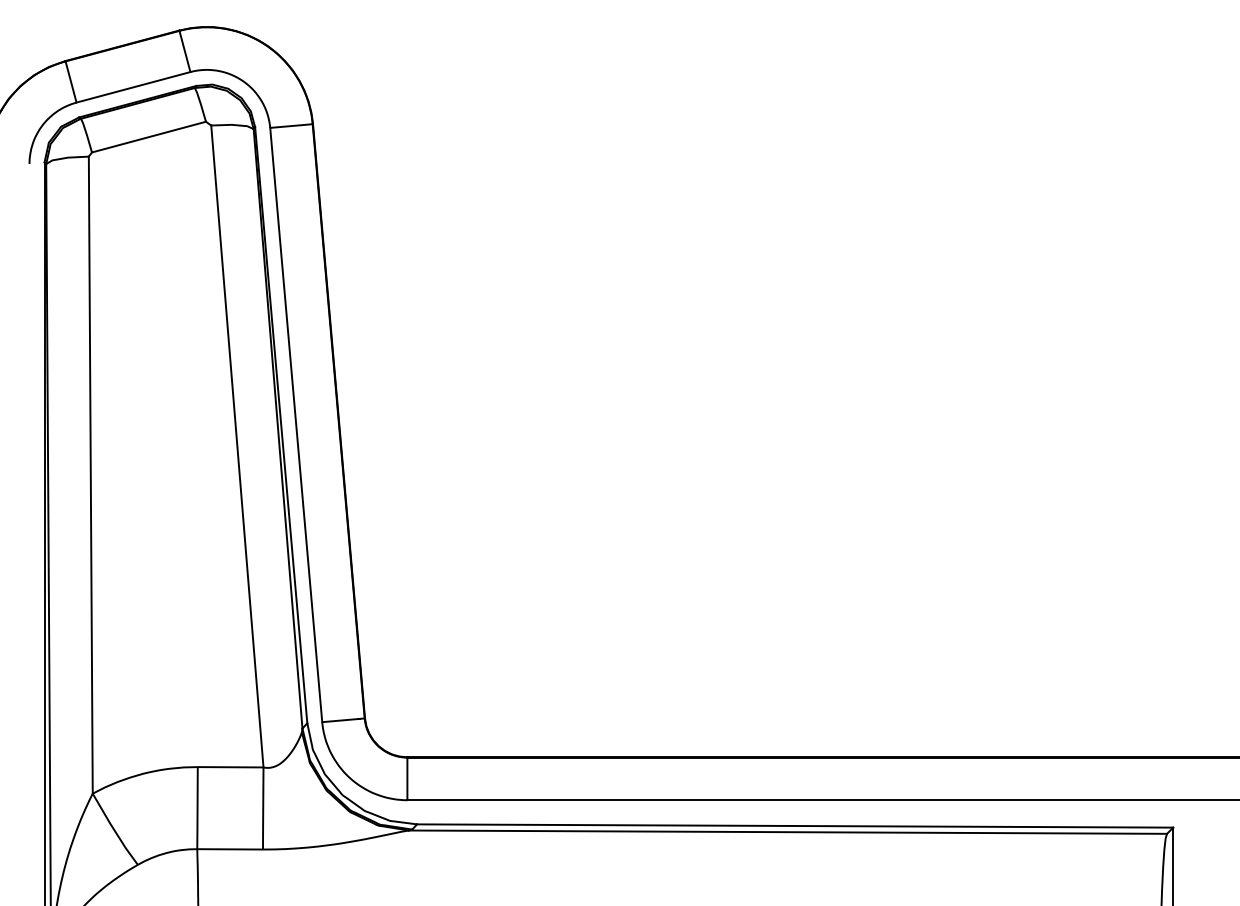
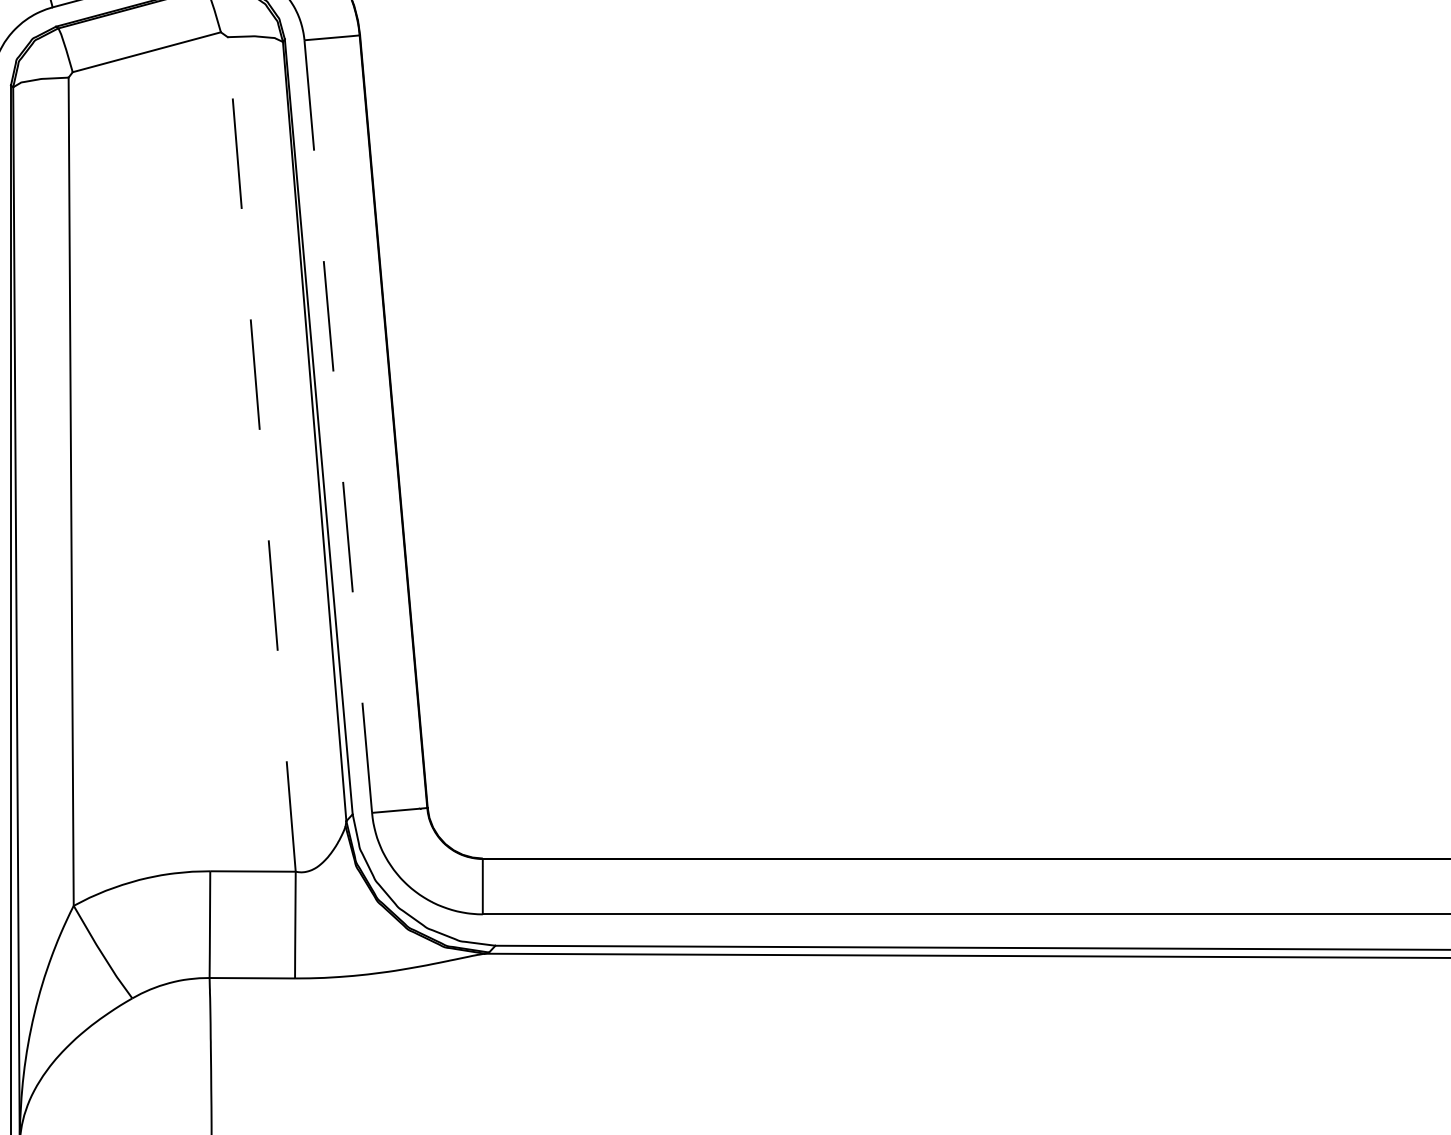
line: (296, 425) -> (338, 427), solid -> dashed
line: (237, 445) -> (261, 453), solid -> dashed

